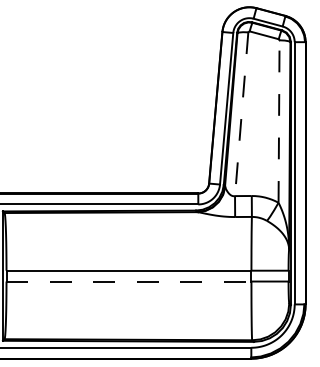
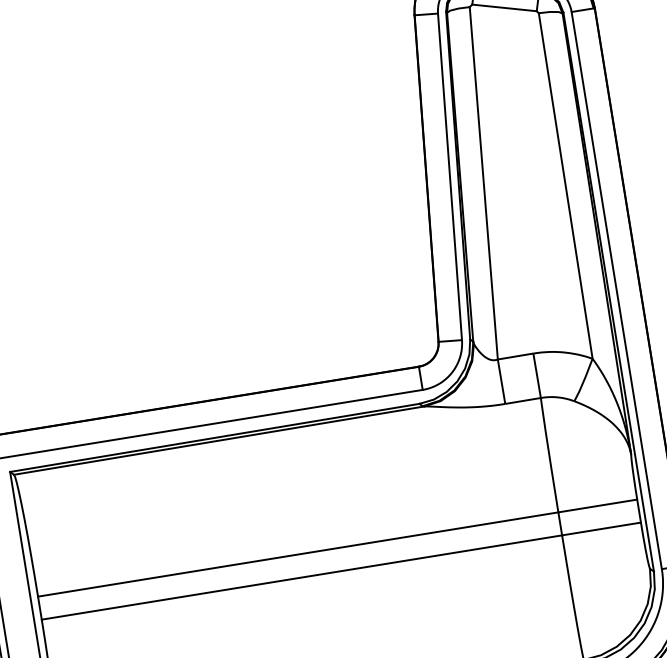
line: (241, 114) -> (483, 183), dashed -> solid
line: (279, 121) -> (566, 185), dashed -> solid
line: (129, 281) -> (303, 577), dashed -> solid

